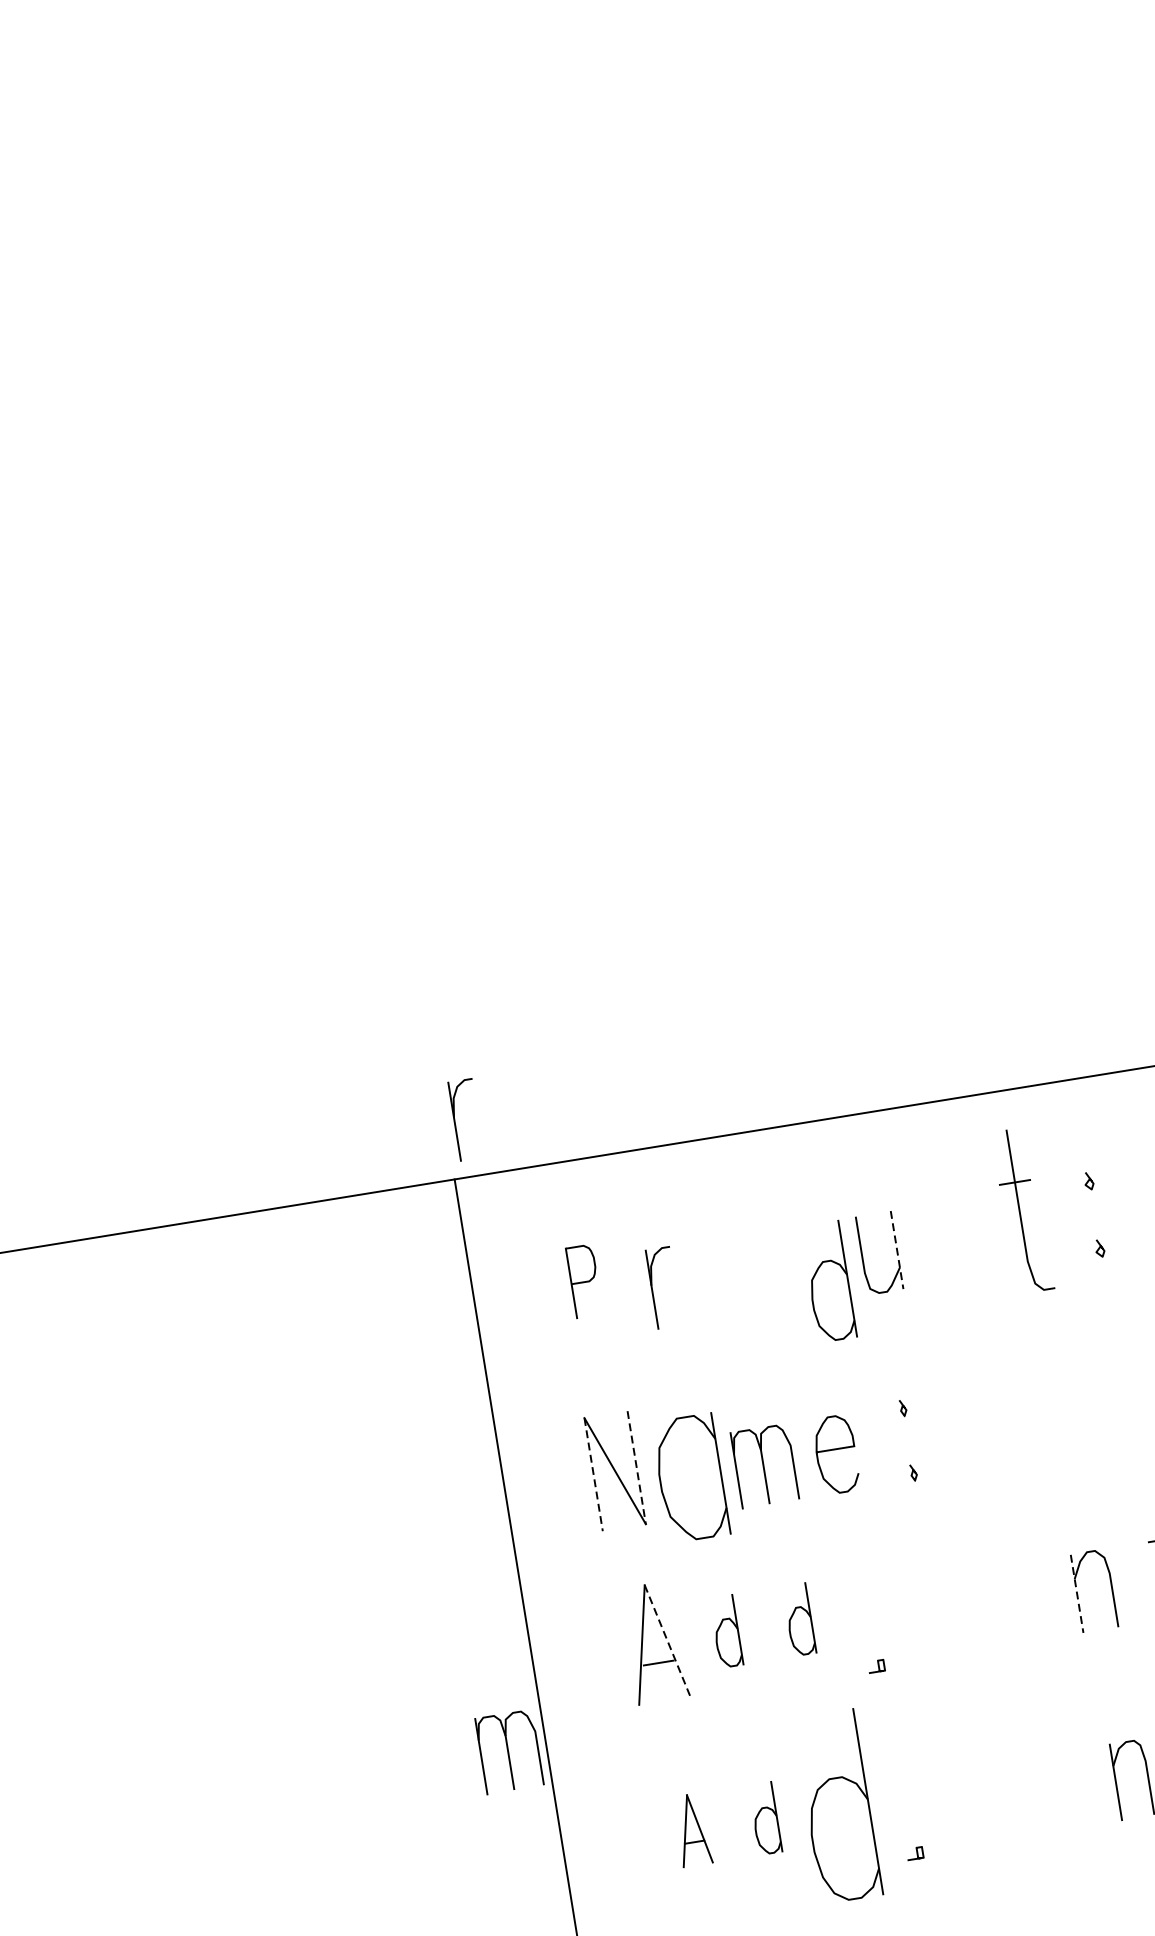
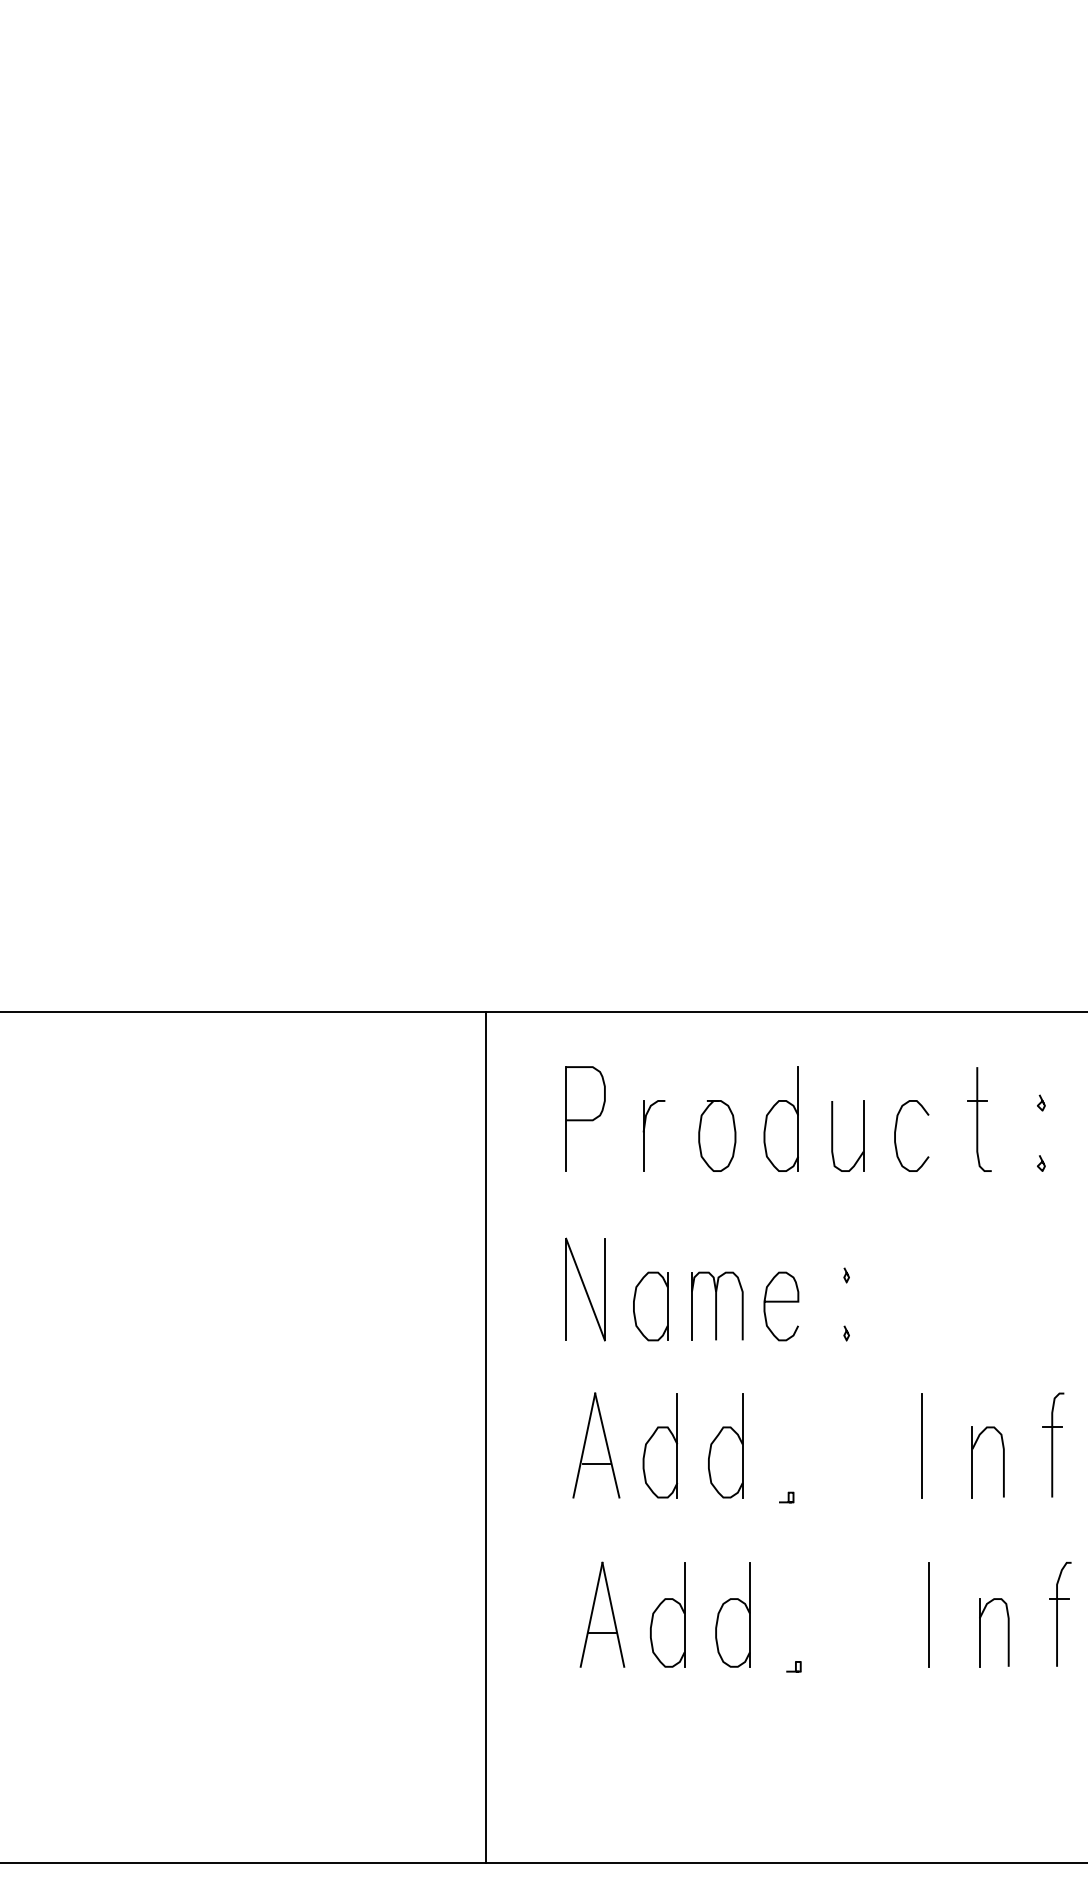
part: (455, 1121) -> (495, 960), removed
part: (1023, 1210) -> (979, 1119), size x0.71
curve: (932, 1239) -> (896, 1131), added
line: (897, 1250) -> (863, 1136), dashed -> solid
part: (734, 1275) -> (717, 1135), added
part: (584, 1280) -> (585, 1118), size x1.67
part: (827, 1281) -> (780, 1118), moved
line: (636, 1467) -> (604, 1289), dashed -> solid
line: (593, 1474) -> (566, 1289), dashed -> solid
part: (690, 1478) -> (650, 1306), size x0.62
line: (1017, 1584) -> (921, 1445), added
line: (1077, 1593) -> (972, 1462), dashed -> solid
part: (799, 1619) -> (725, 1445), size x1.67
part: (725, 1631) -> (659, 1445), size x1.67
line: (667, 1641) -> (607, 1446), dashed -> solid
part: (509, 1750) -> (453, 1519), removed
line: (1055, 1771) -> (928, 1614), added
part: (837, 1806) -> (732, 1614), size x0.62
part: (765, 1818) -> (667, 1614), size x1.67
part: (692, 1829) -> (602, 1614), size x1.67

